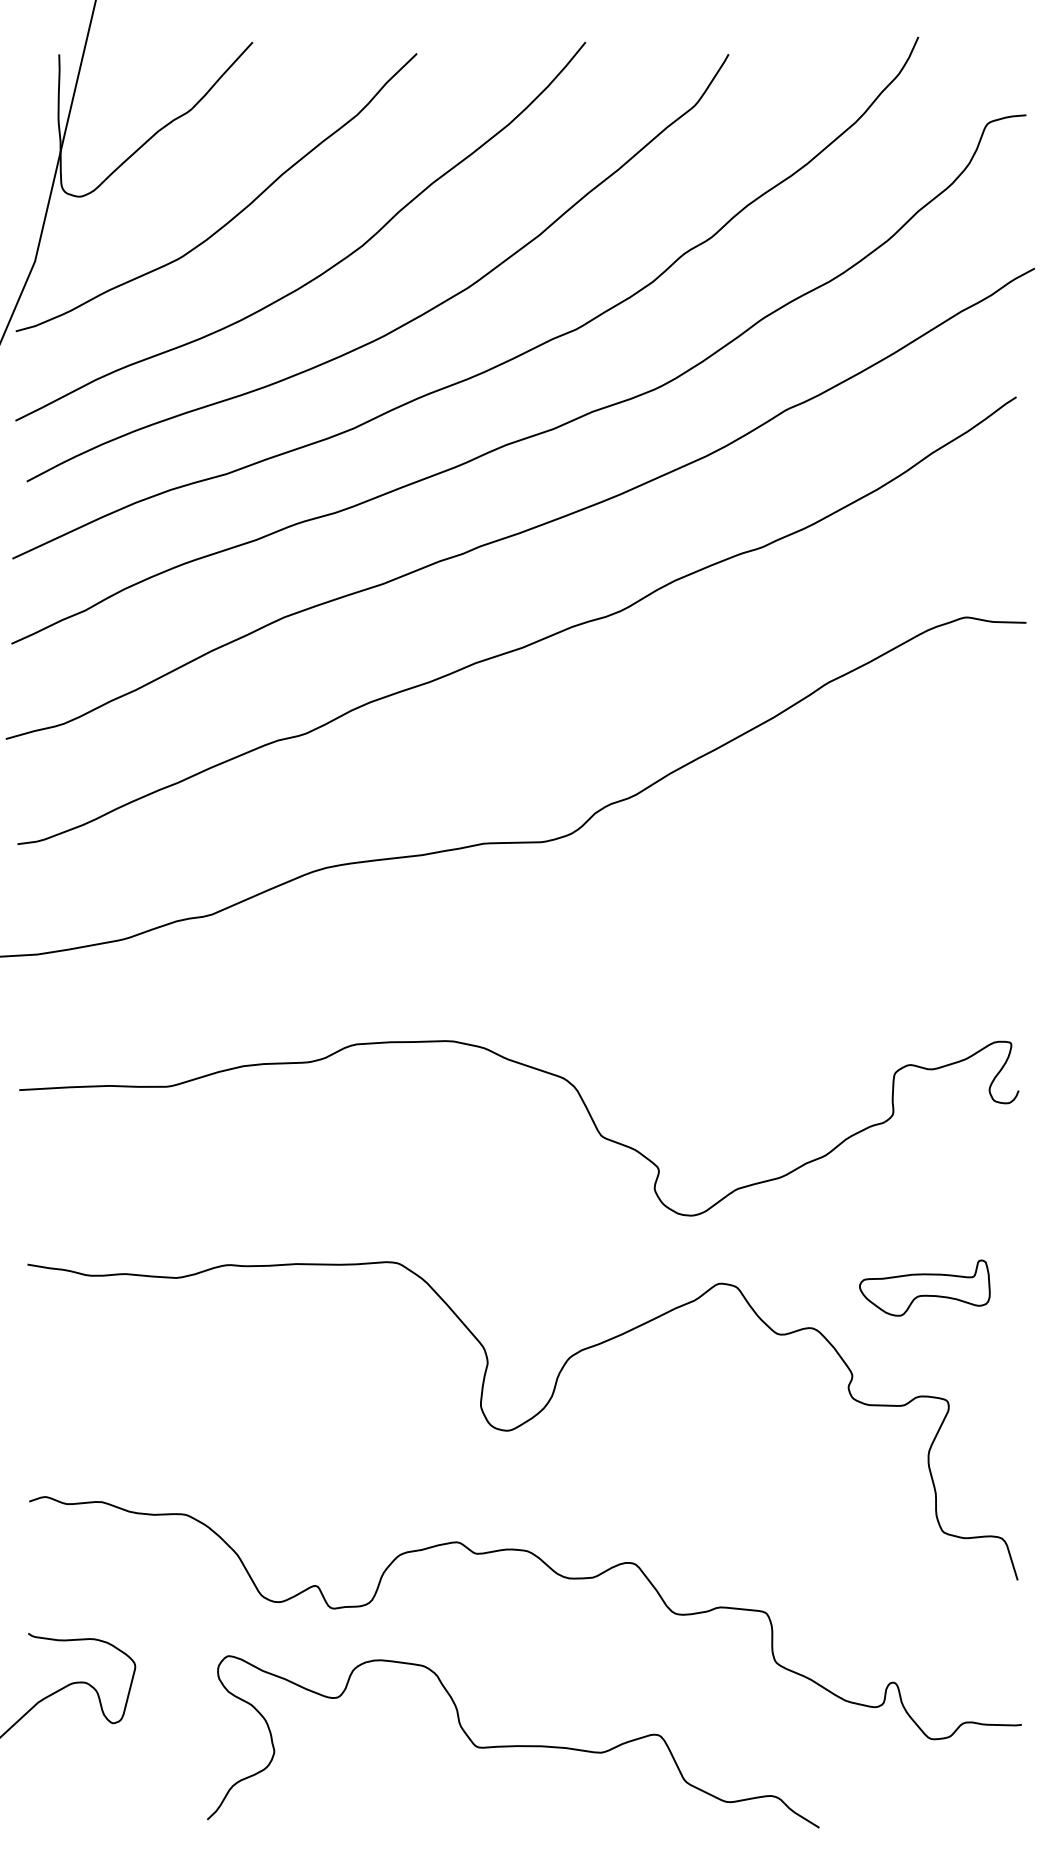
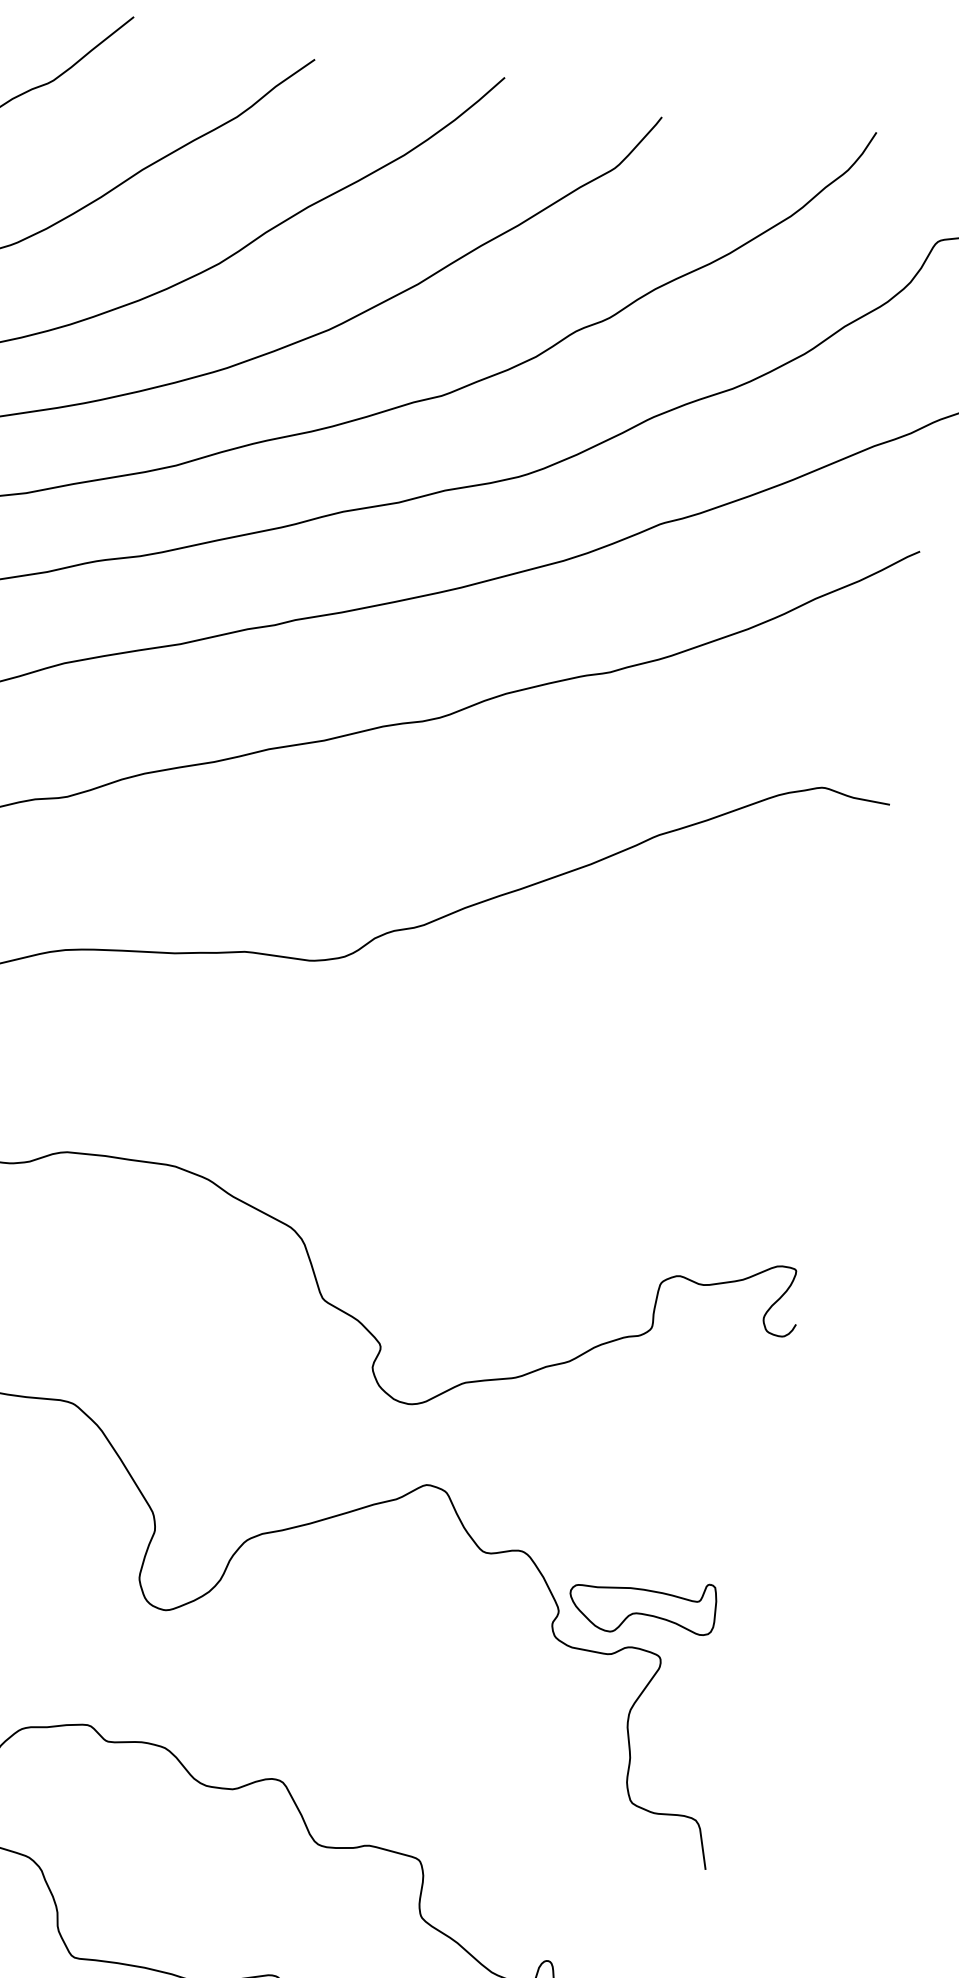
part: (924, 1287) -> (642, 1604), moved

